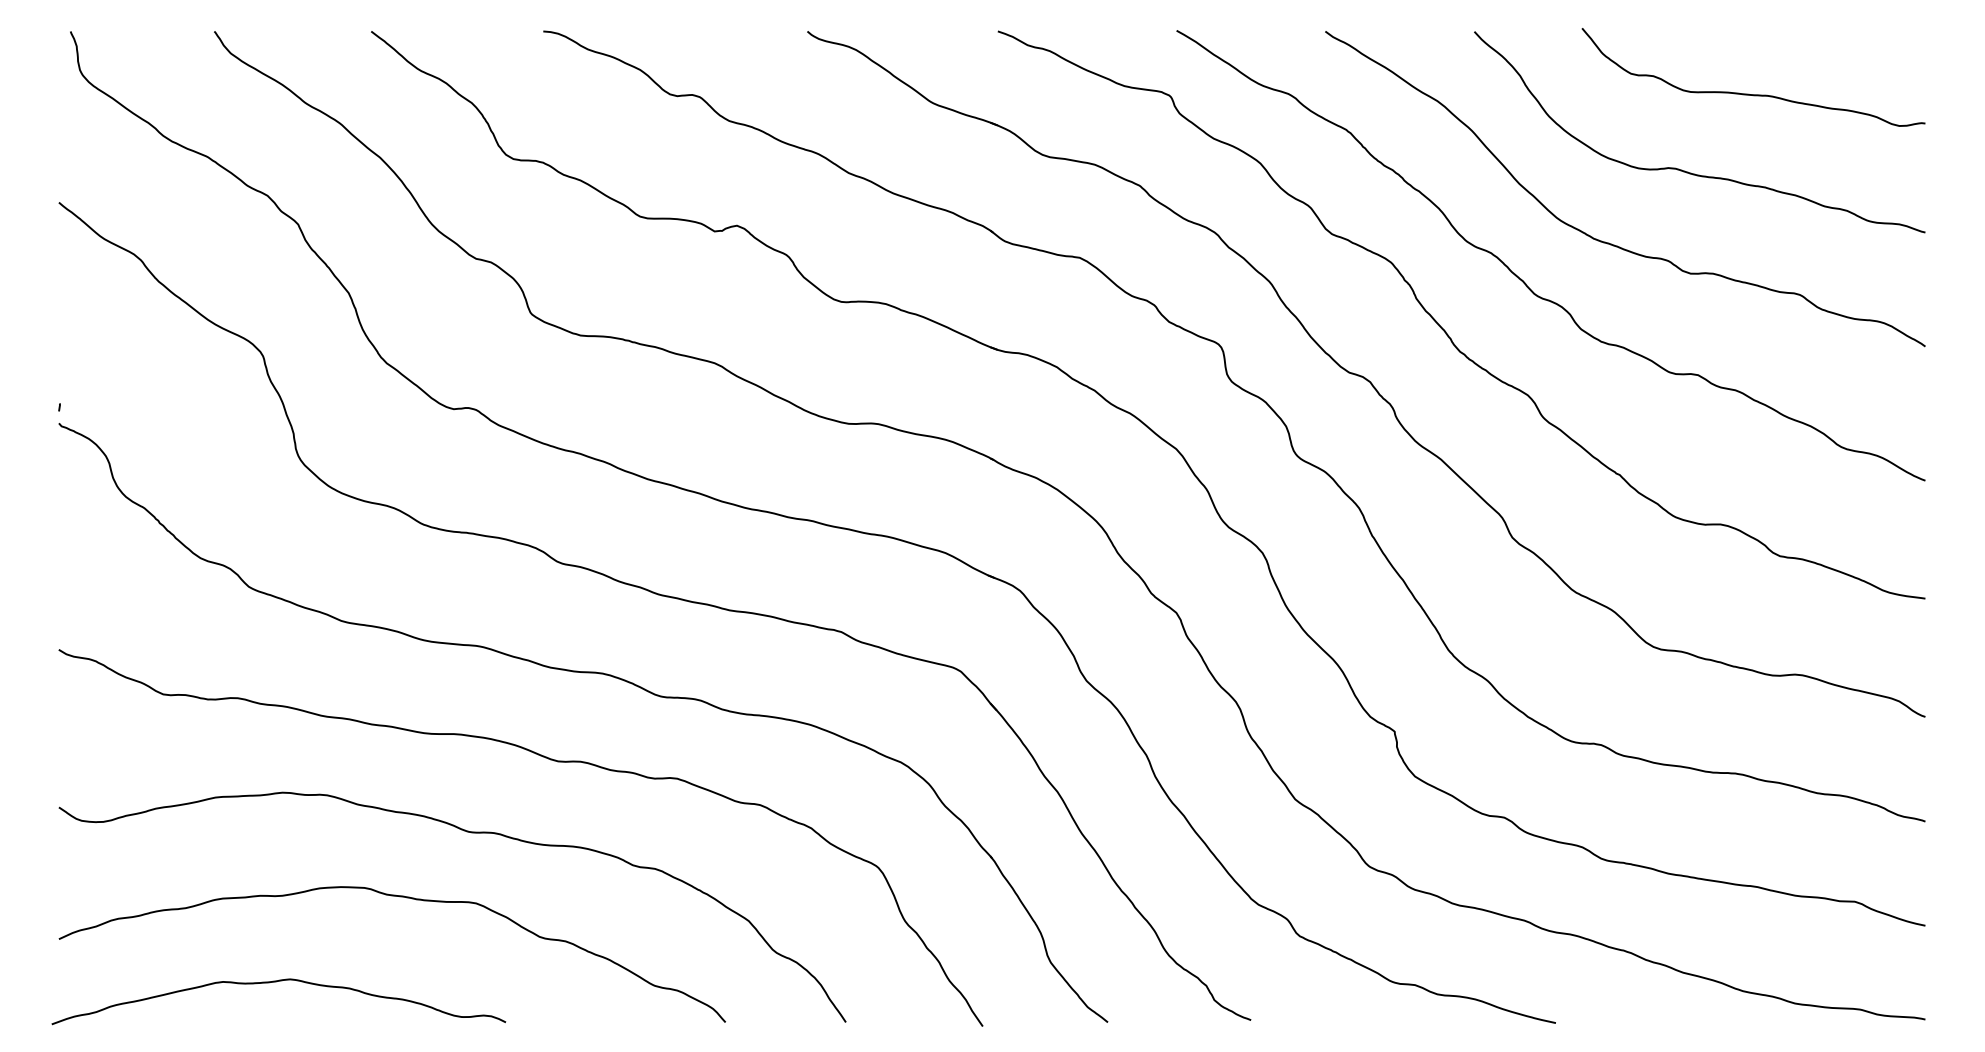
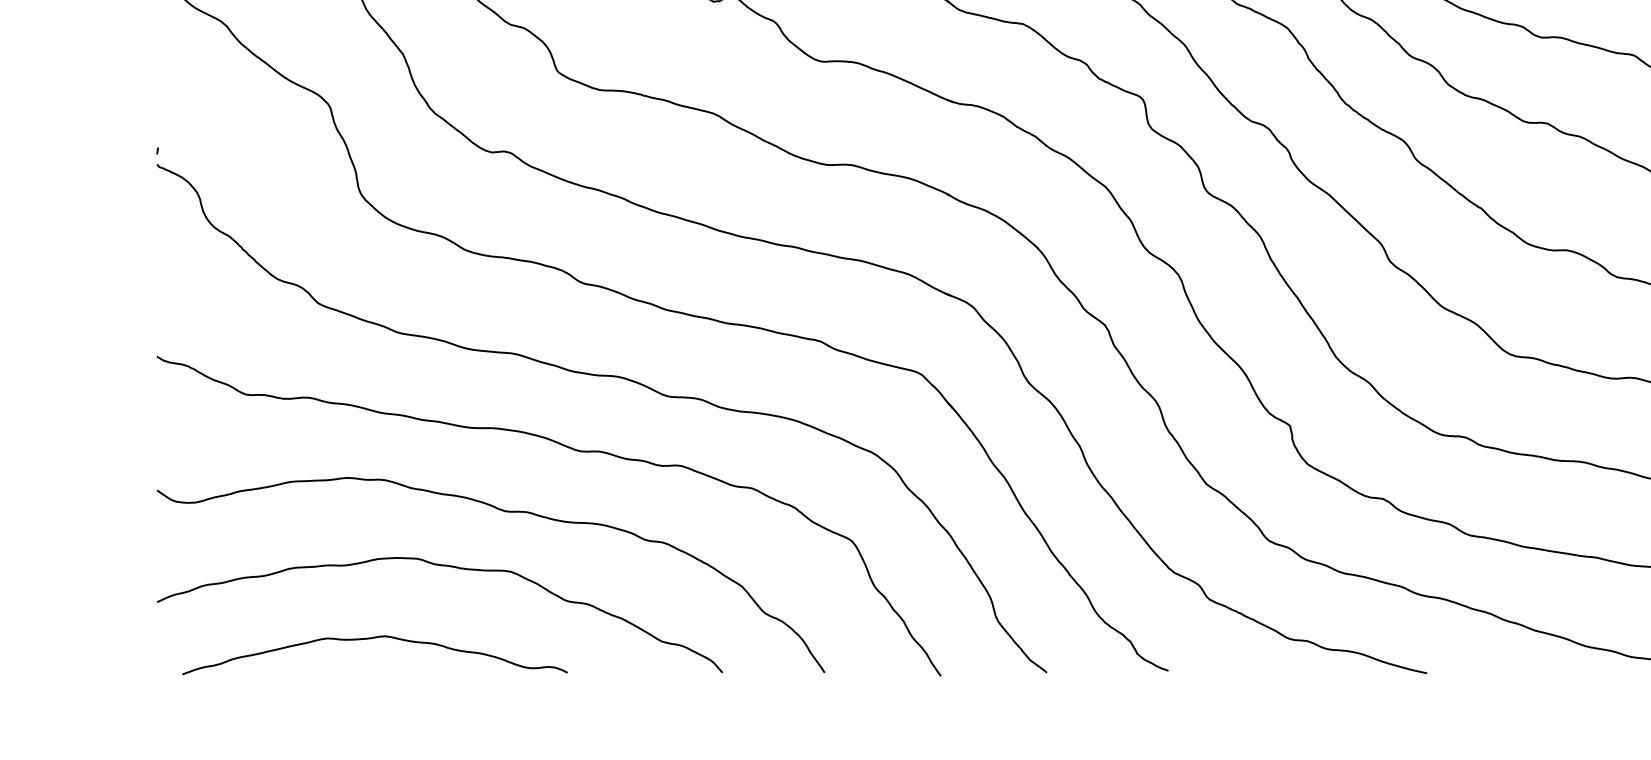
curve: (276, 982) -> (373, 638), moved

